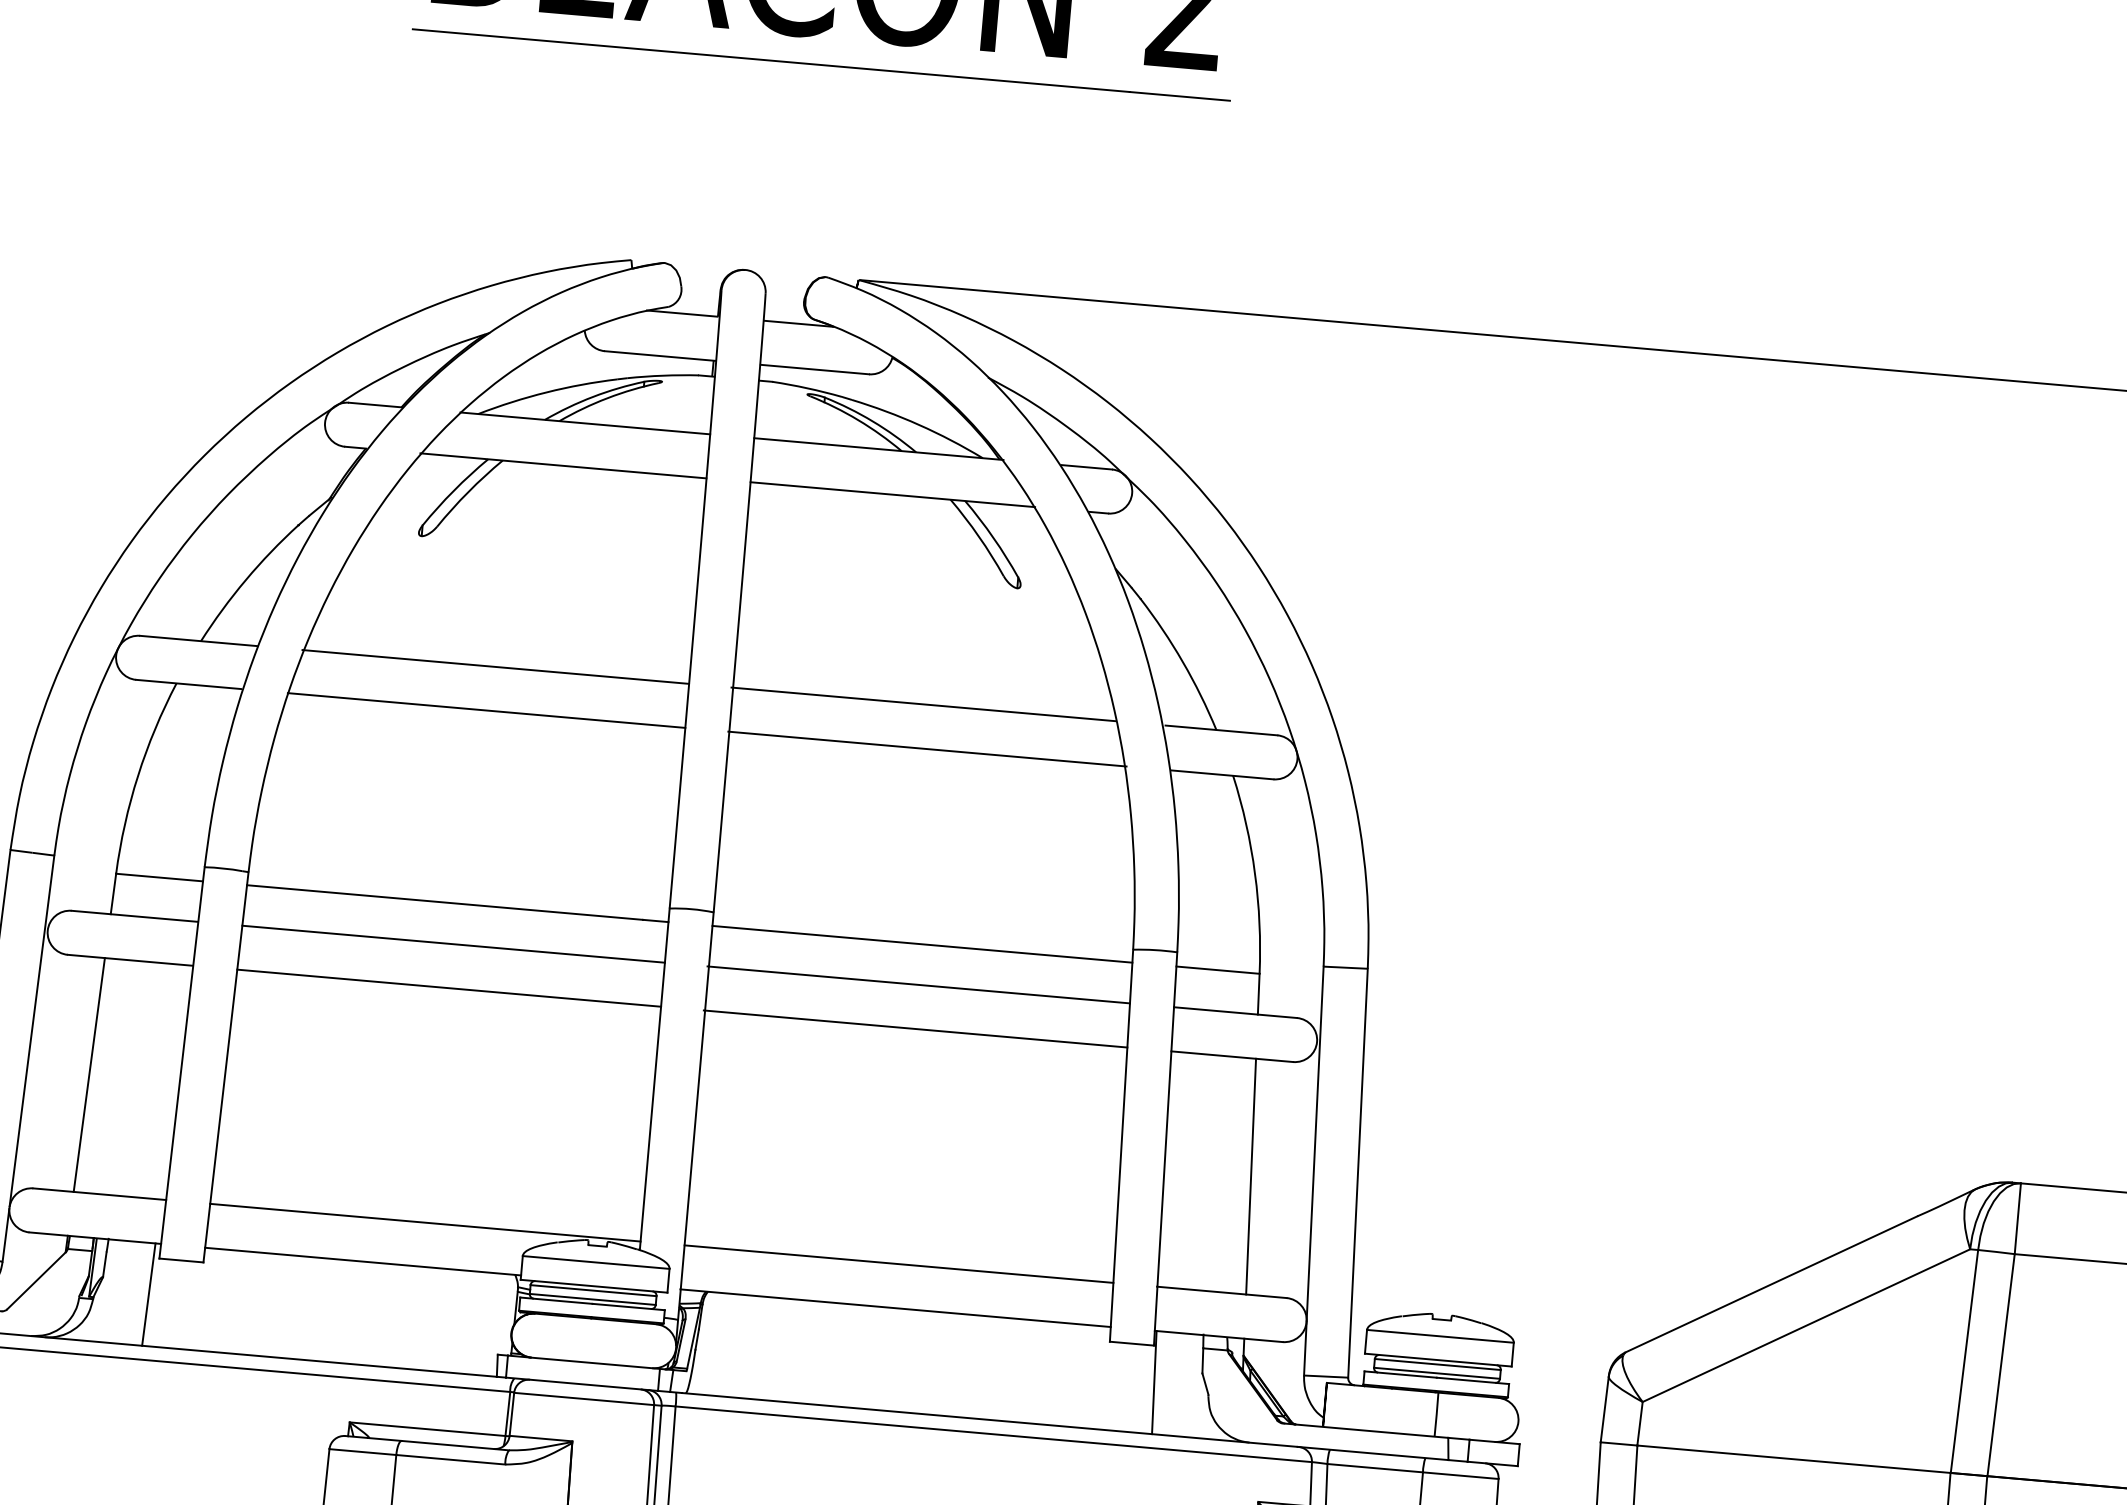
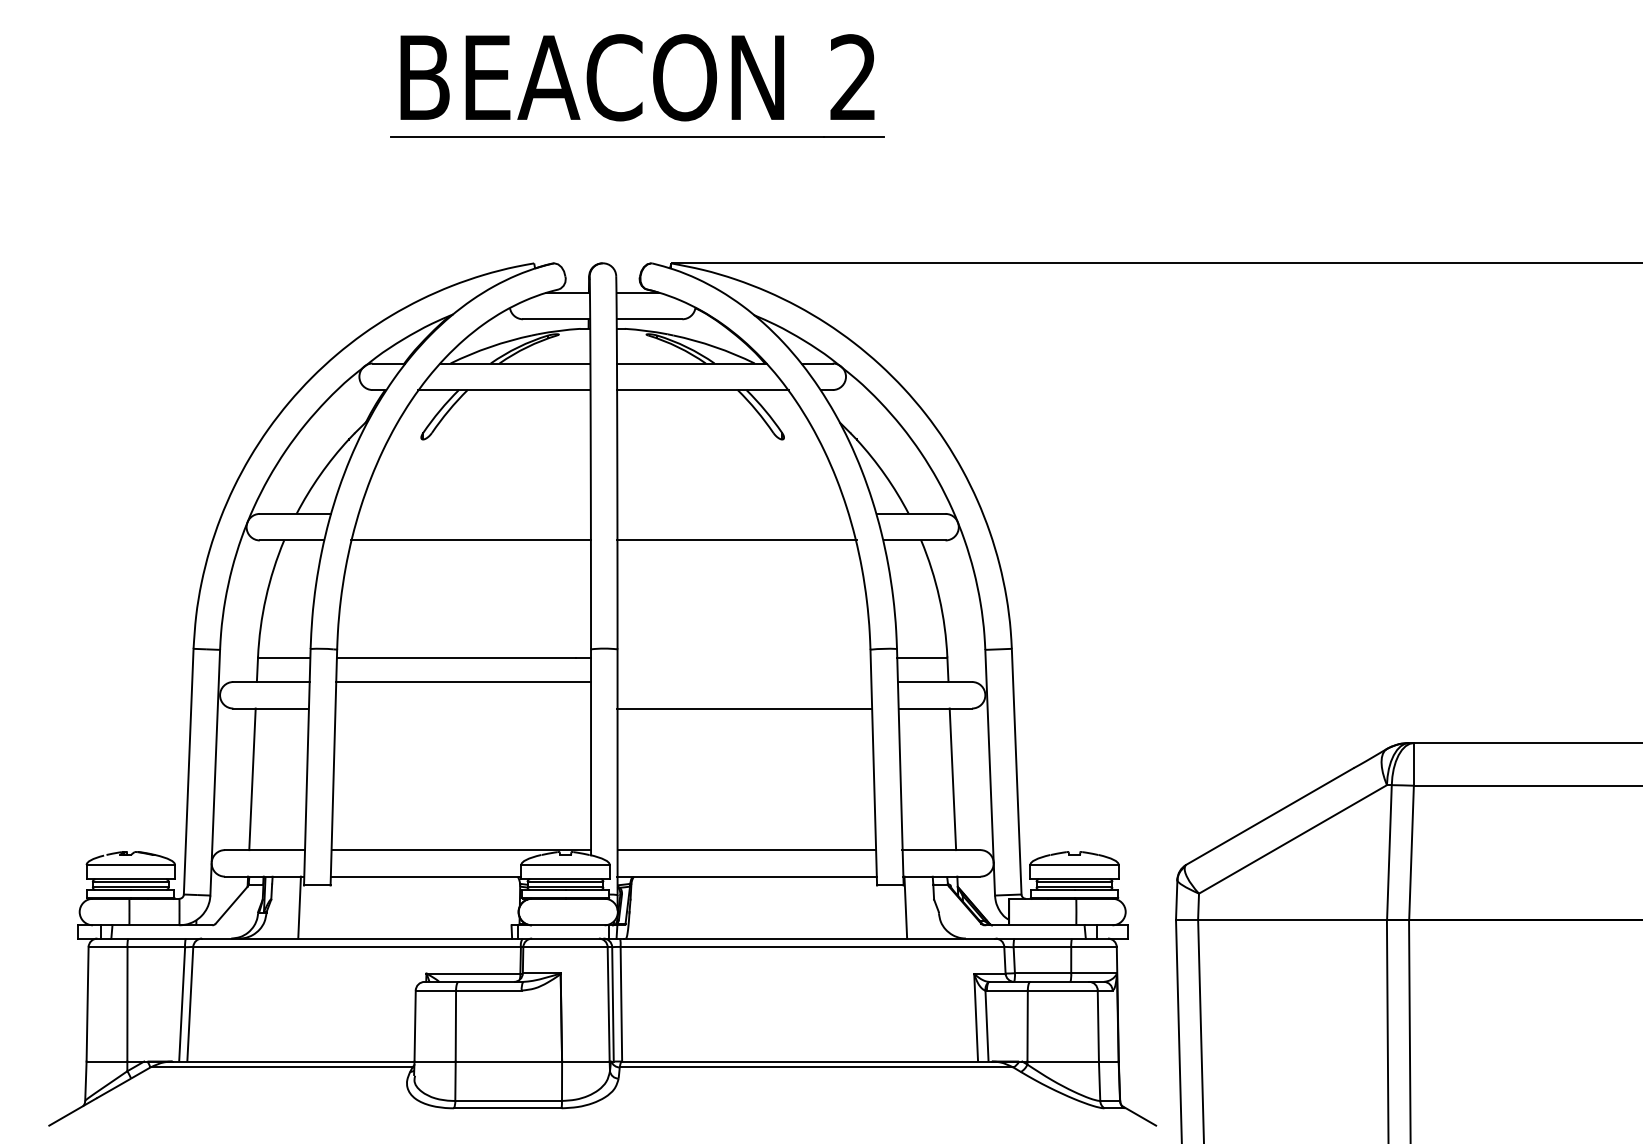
line: (494, 666) -> (473, 513), removed
line: (924, 703) -> (732, 513), removed
line: (921, 944) -> (743, 657), removed
line: (917, 985) -> (743, 682), removed
line: (449, 988) -> (463, 708), removed

